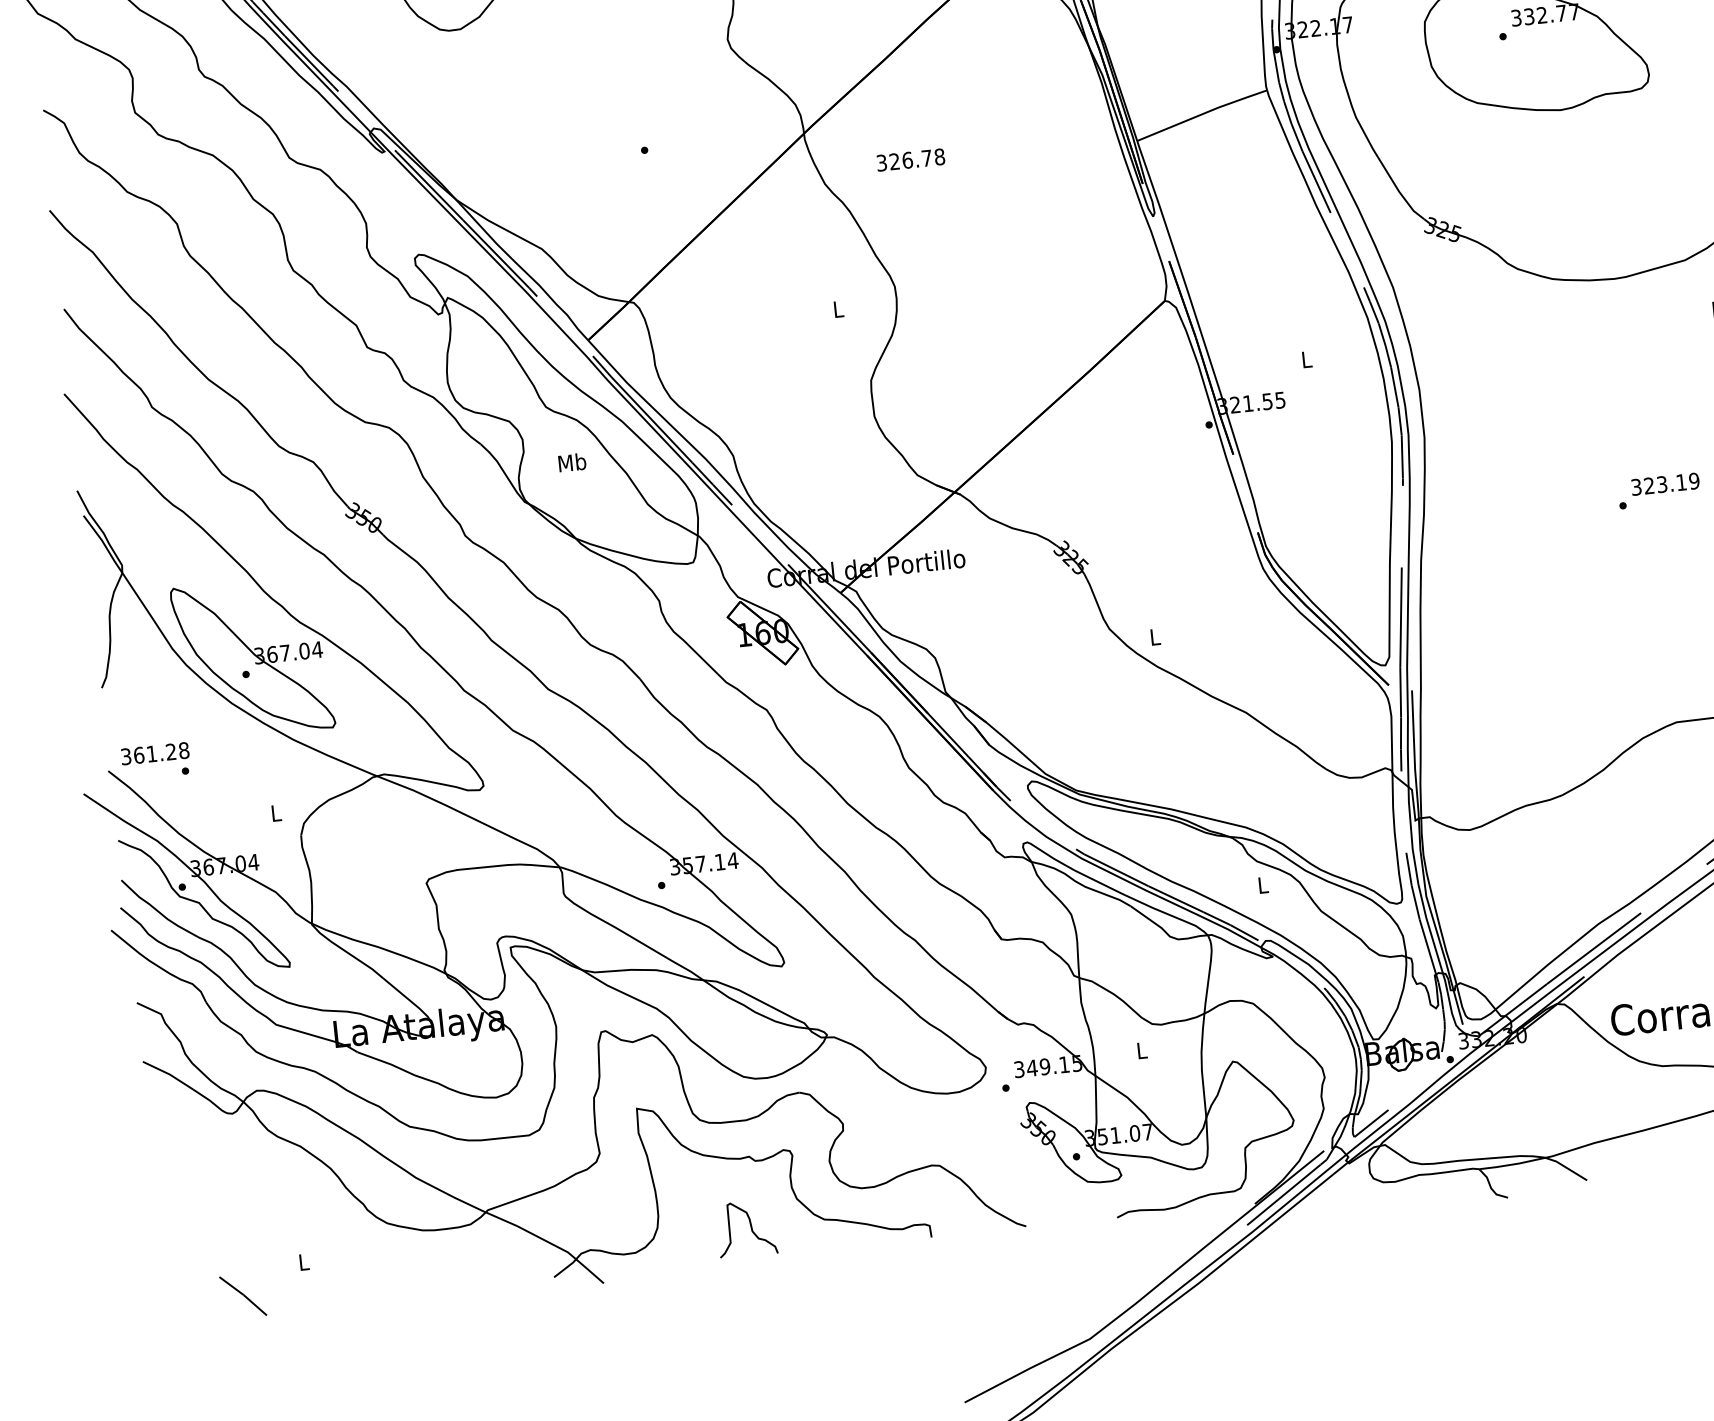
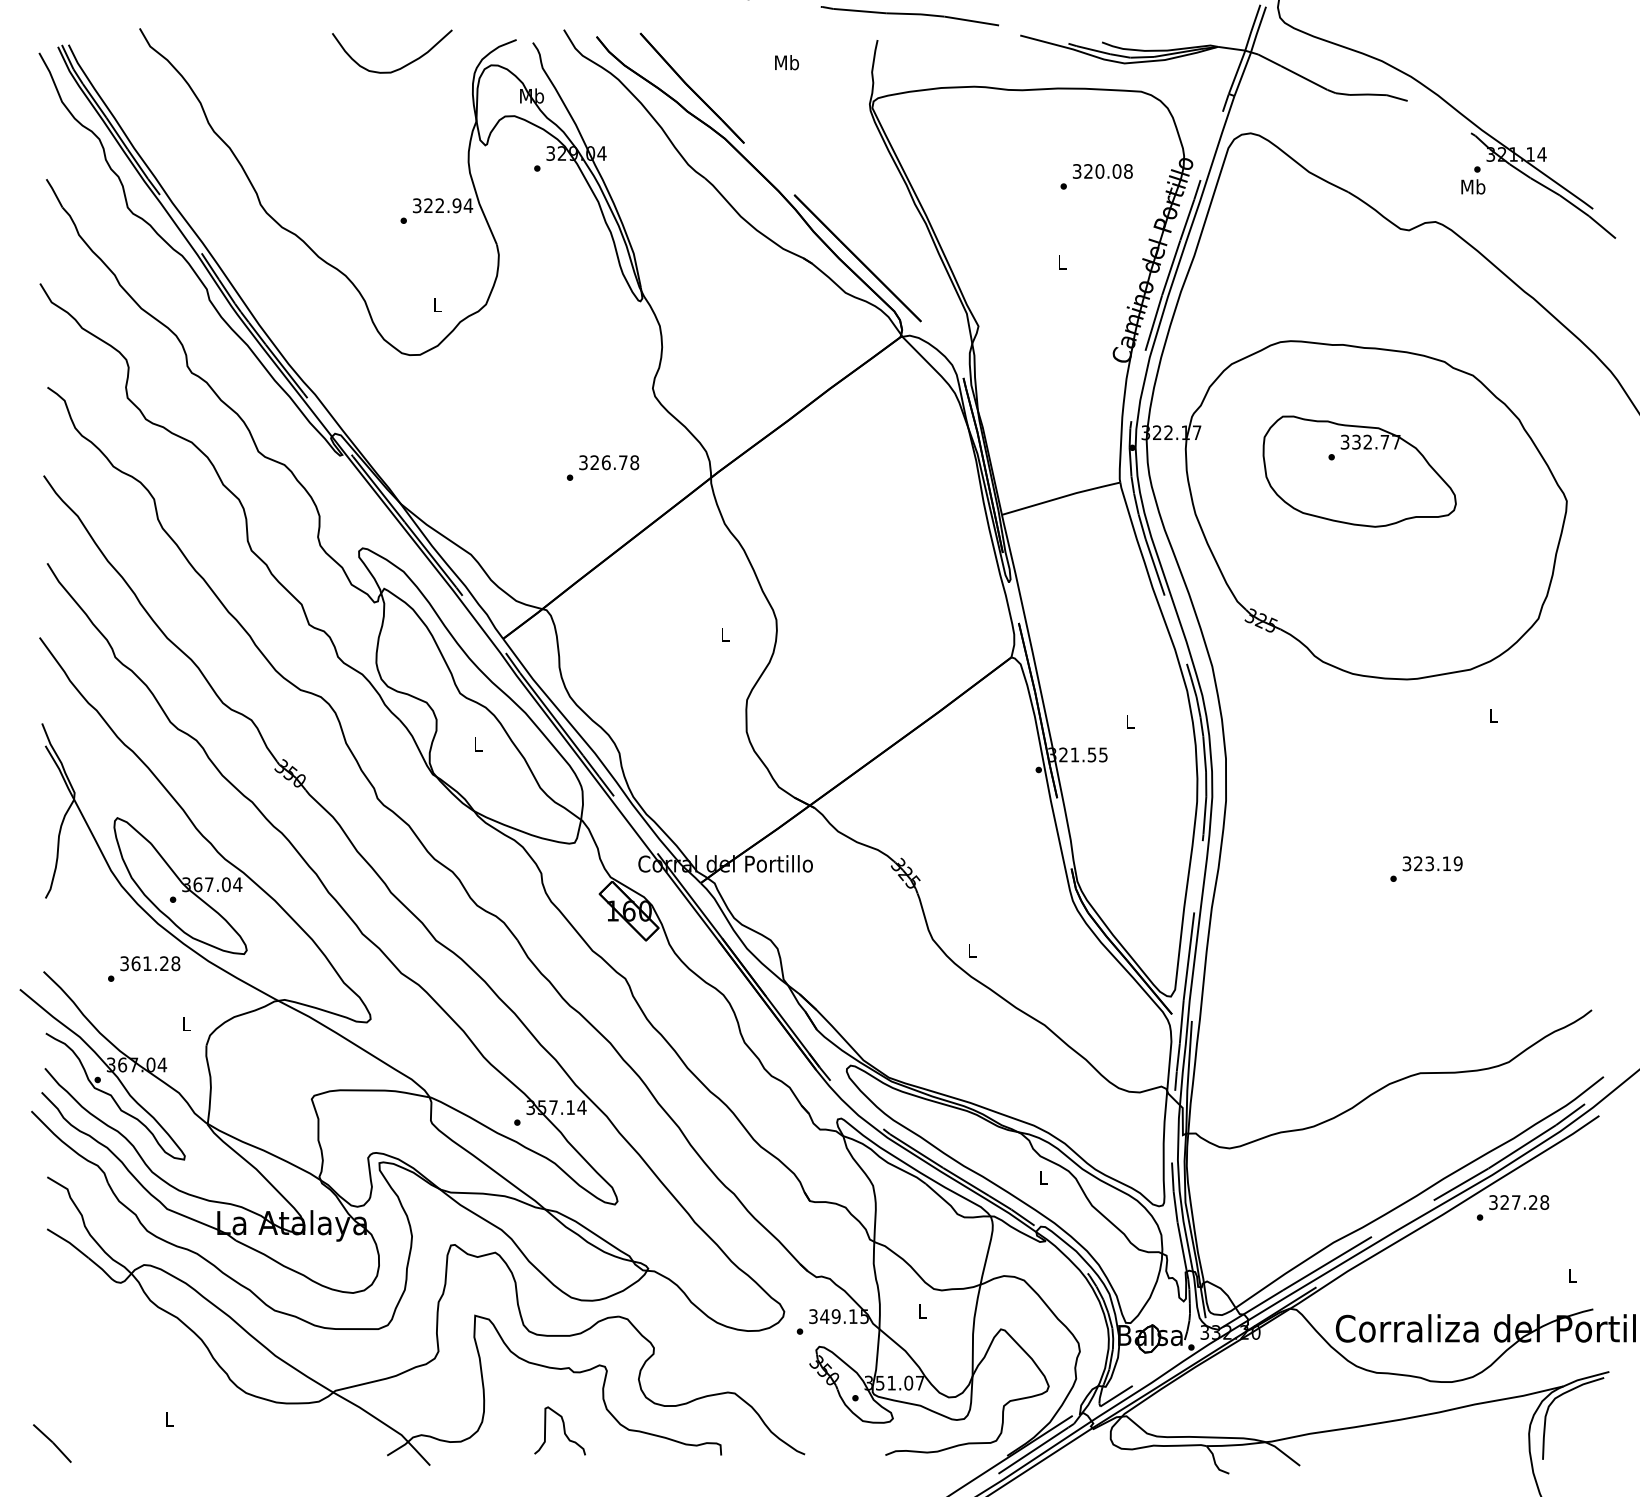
text: (911, 159) -> (609, 462), moved
text: (572, 461) -> (478, 743), Mb -> L
text: (155, 753) -> (150, 963), moved
part: (243, 1296) -> (52, 1443), moved

